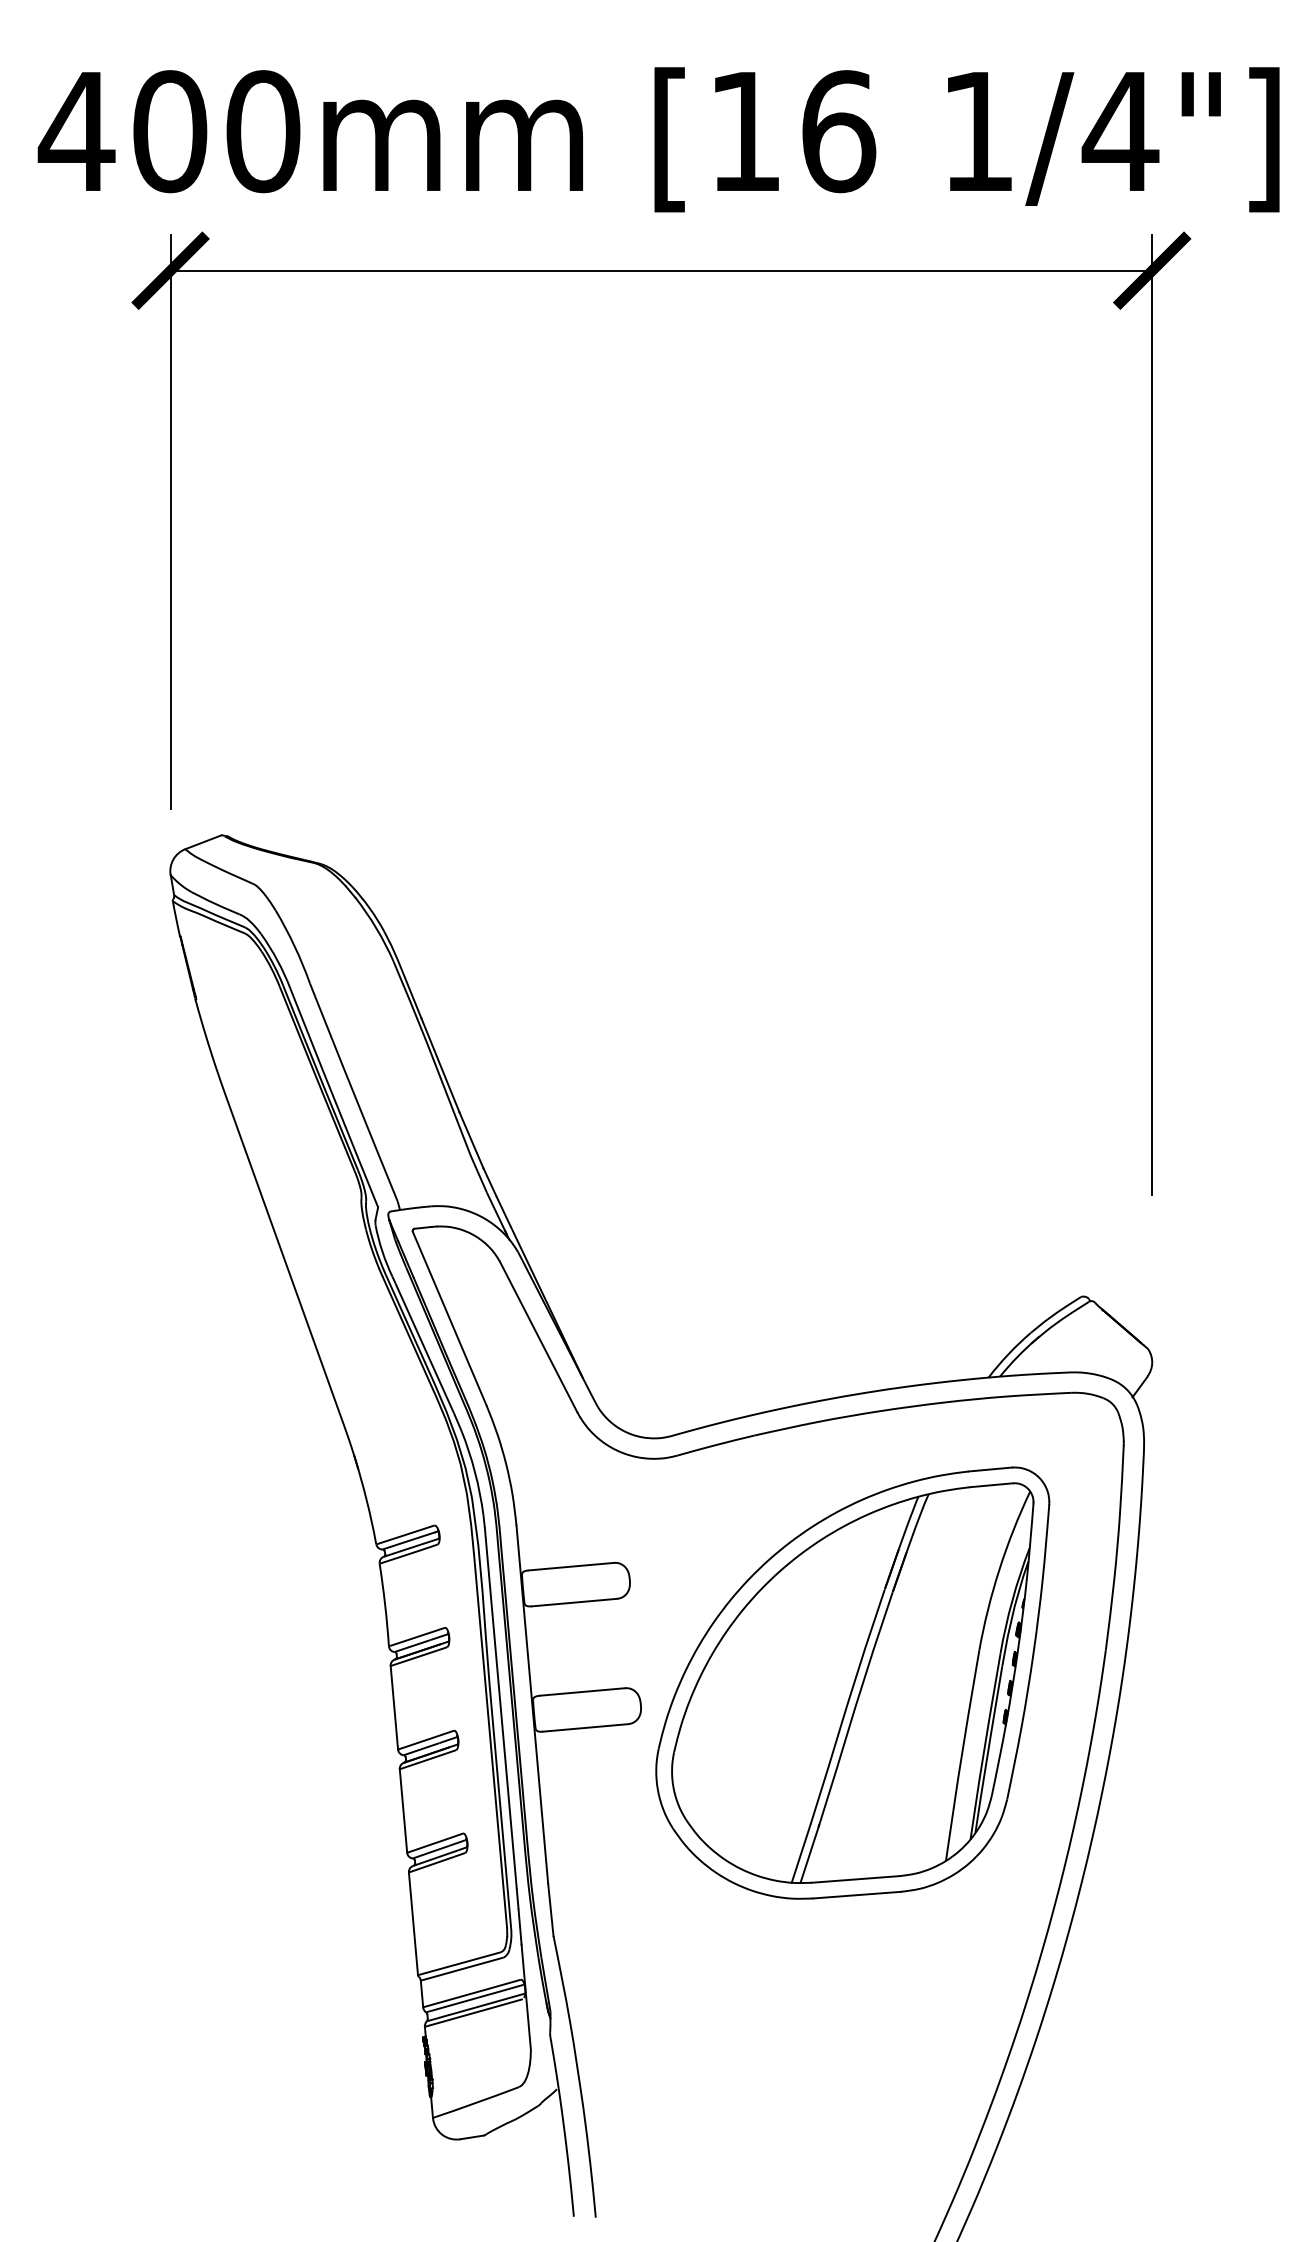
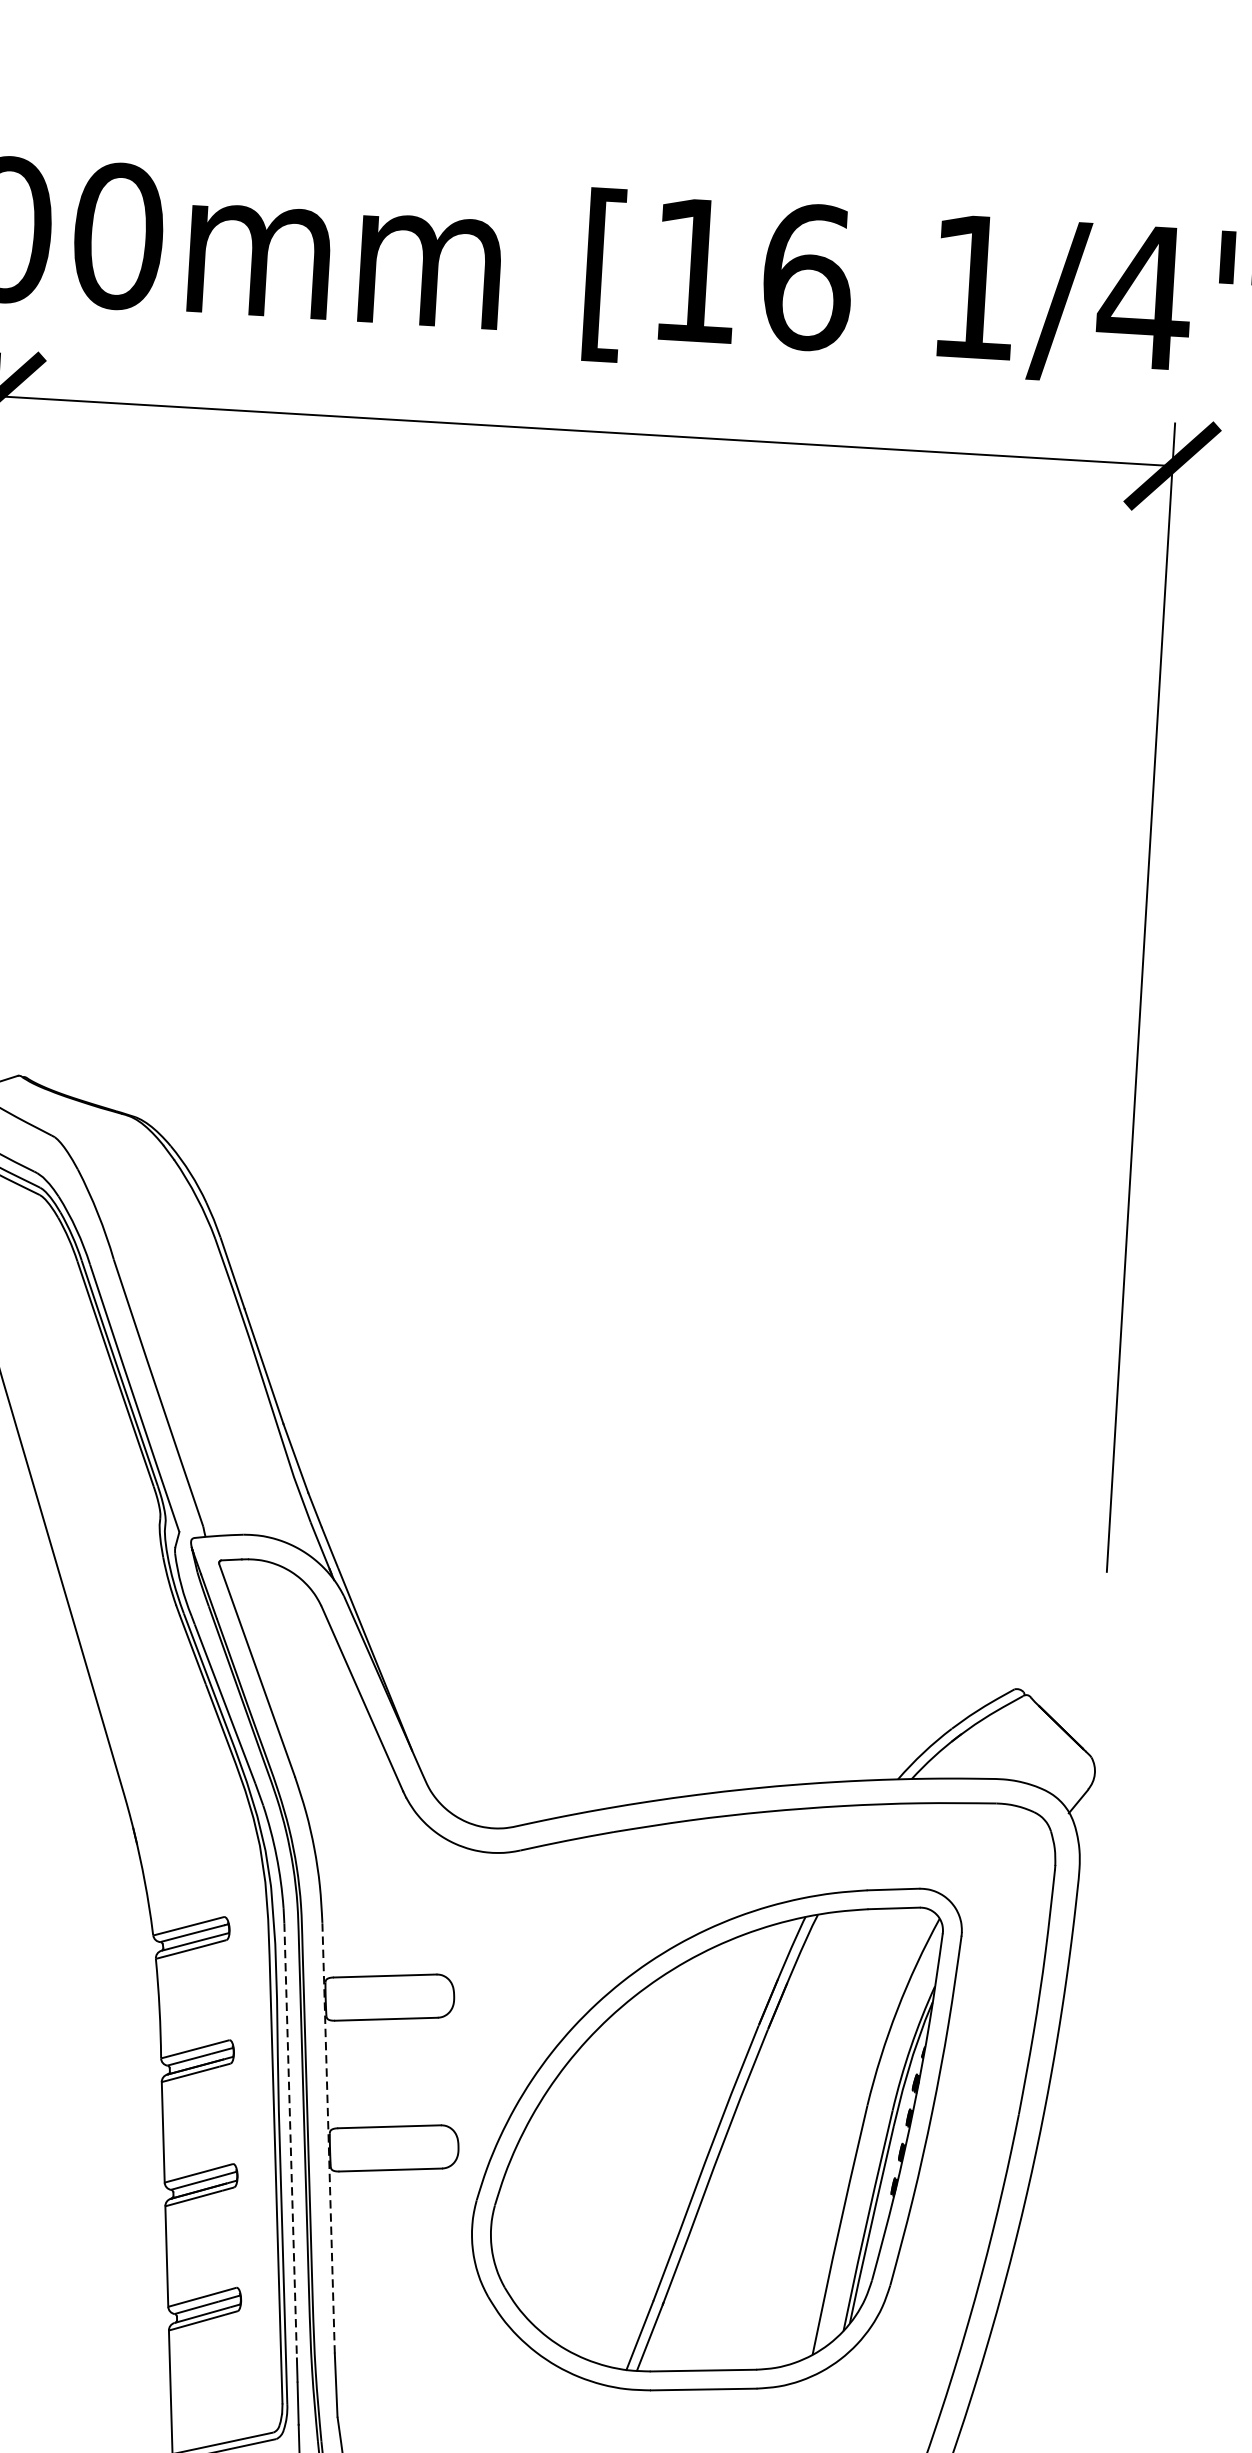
line: (532, 1704) -> (328, 2138), solid -> dashed
line: (500, 1708) -> (290, 2140), solid -> dashed

